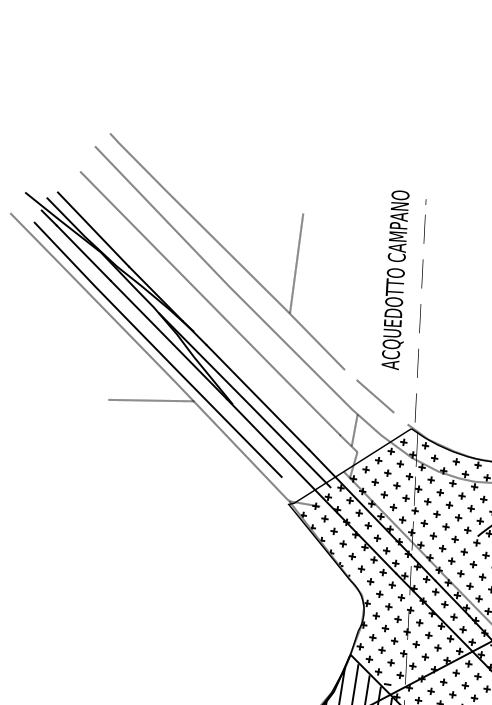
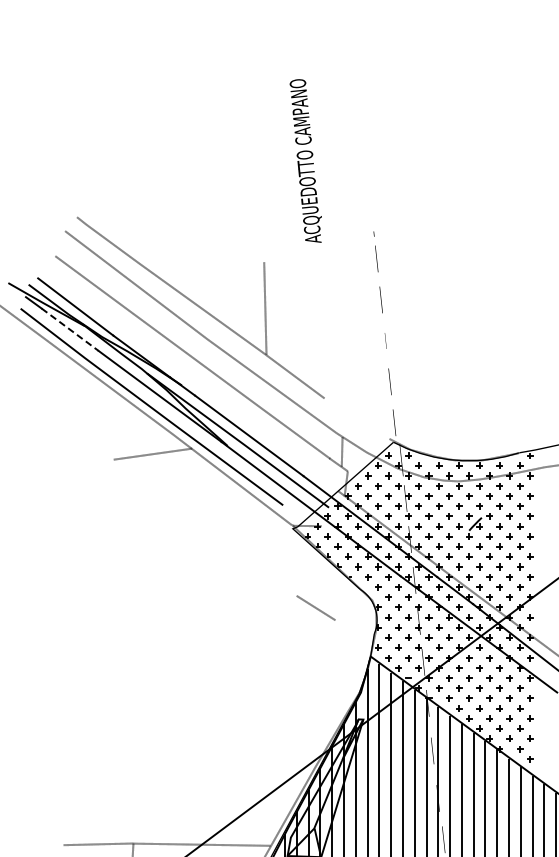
line: (84, 252) -> (70, 329), solid -> dashed
text: (395, 279) -> (305, 160), moved
part: (420, 318) -> (385, 340), size x0.6
line: (374, 395) -> (315, 607), moved

